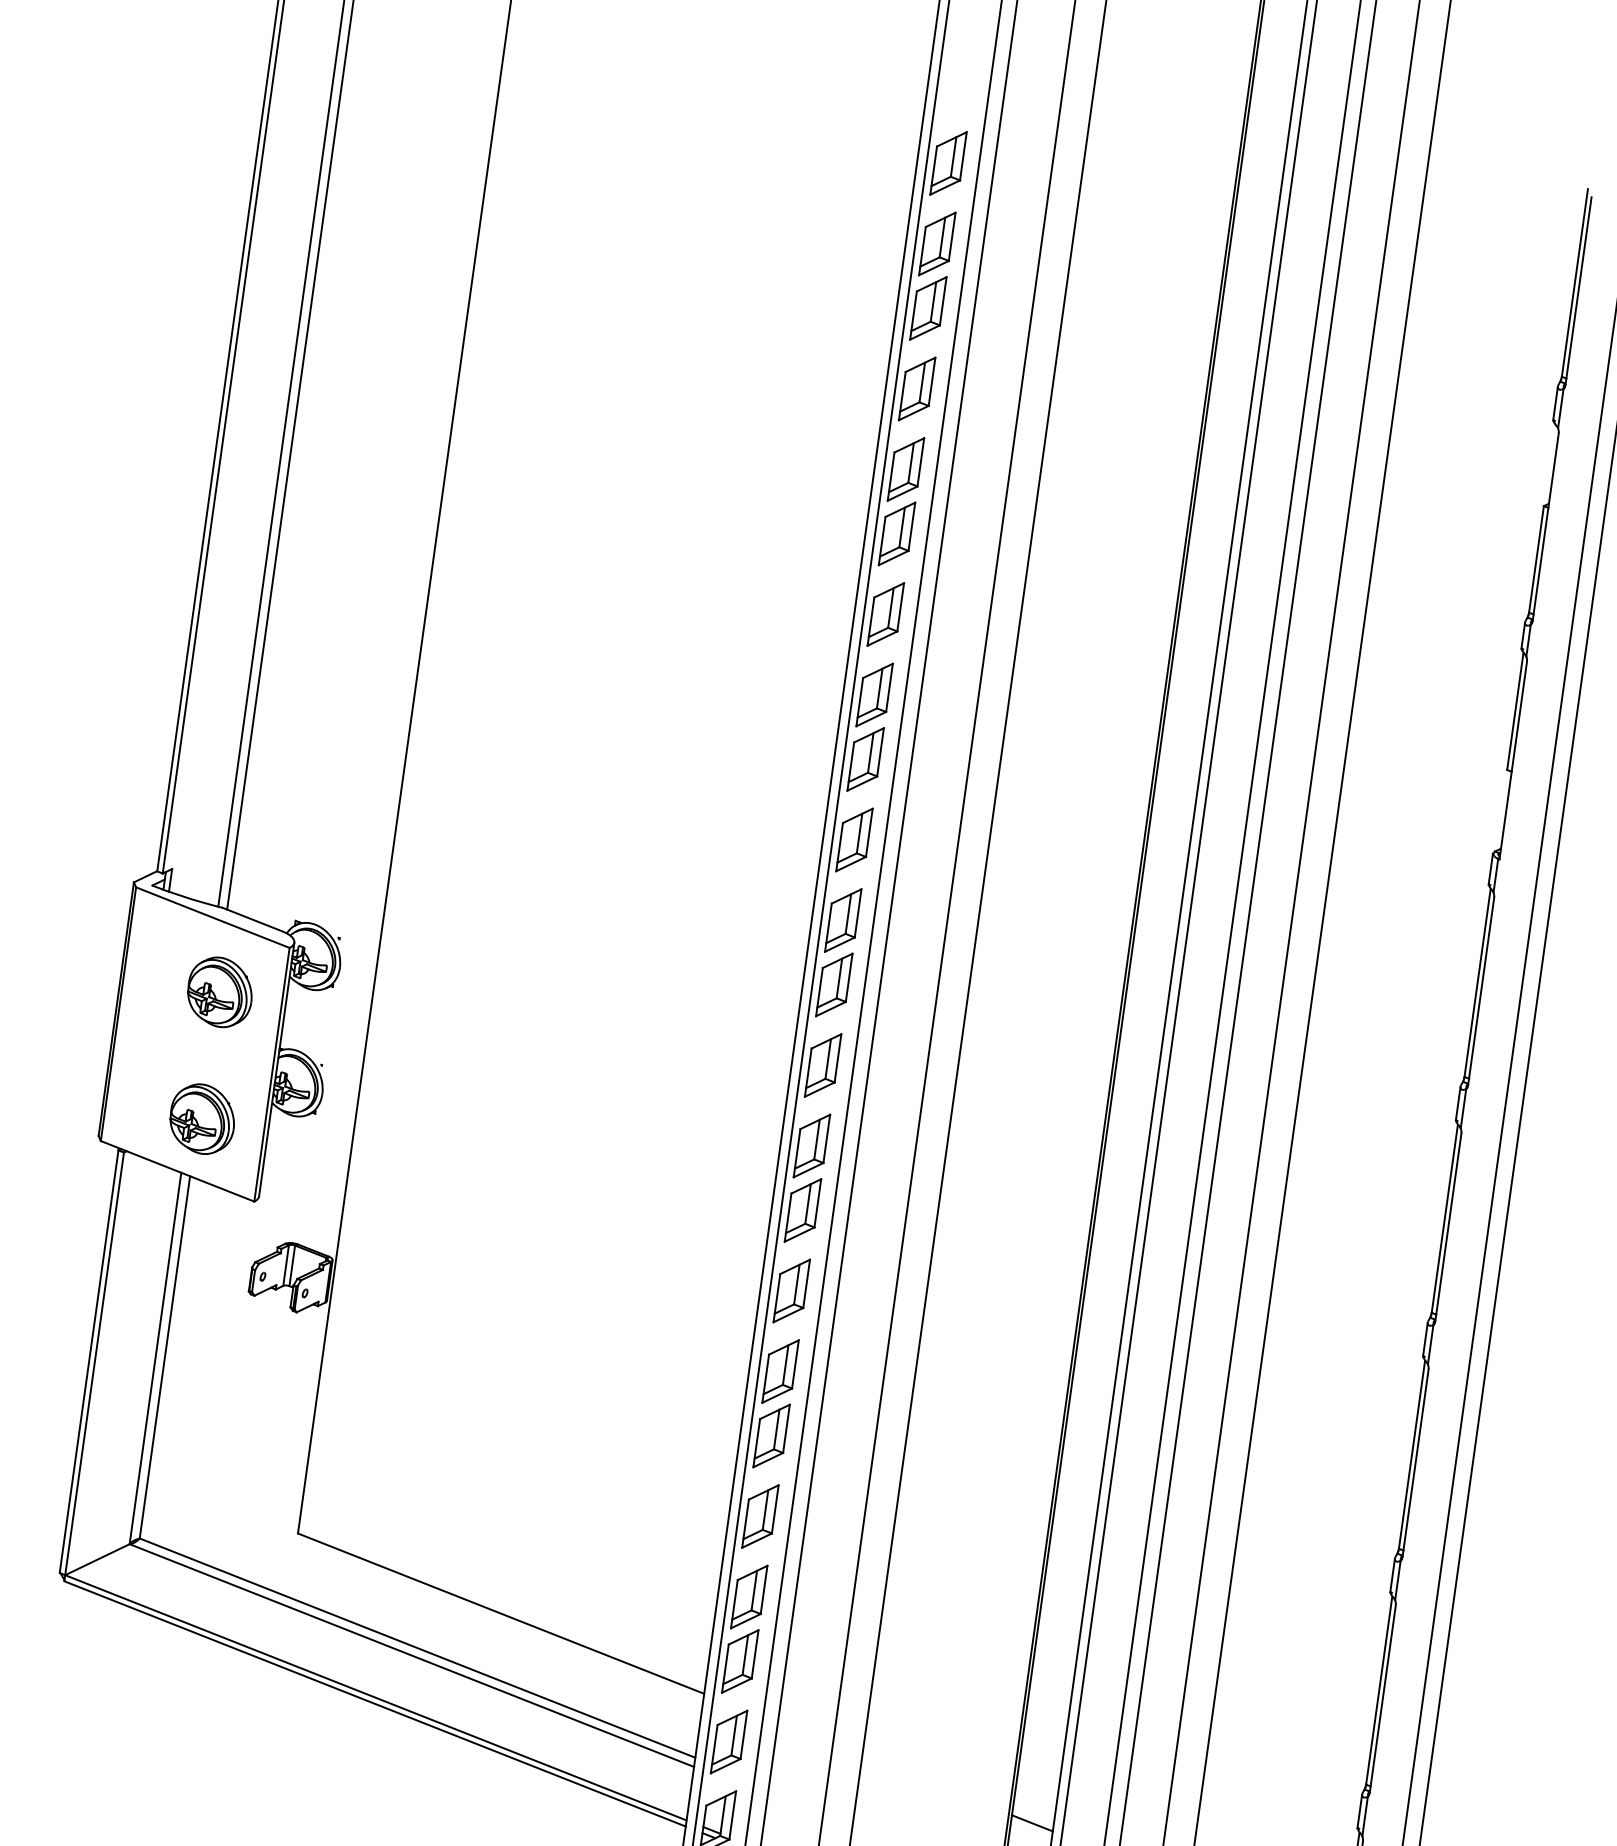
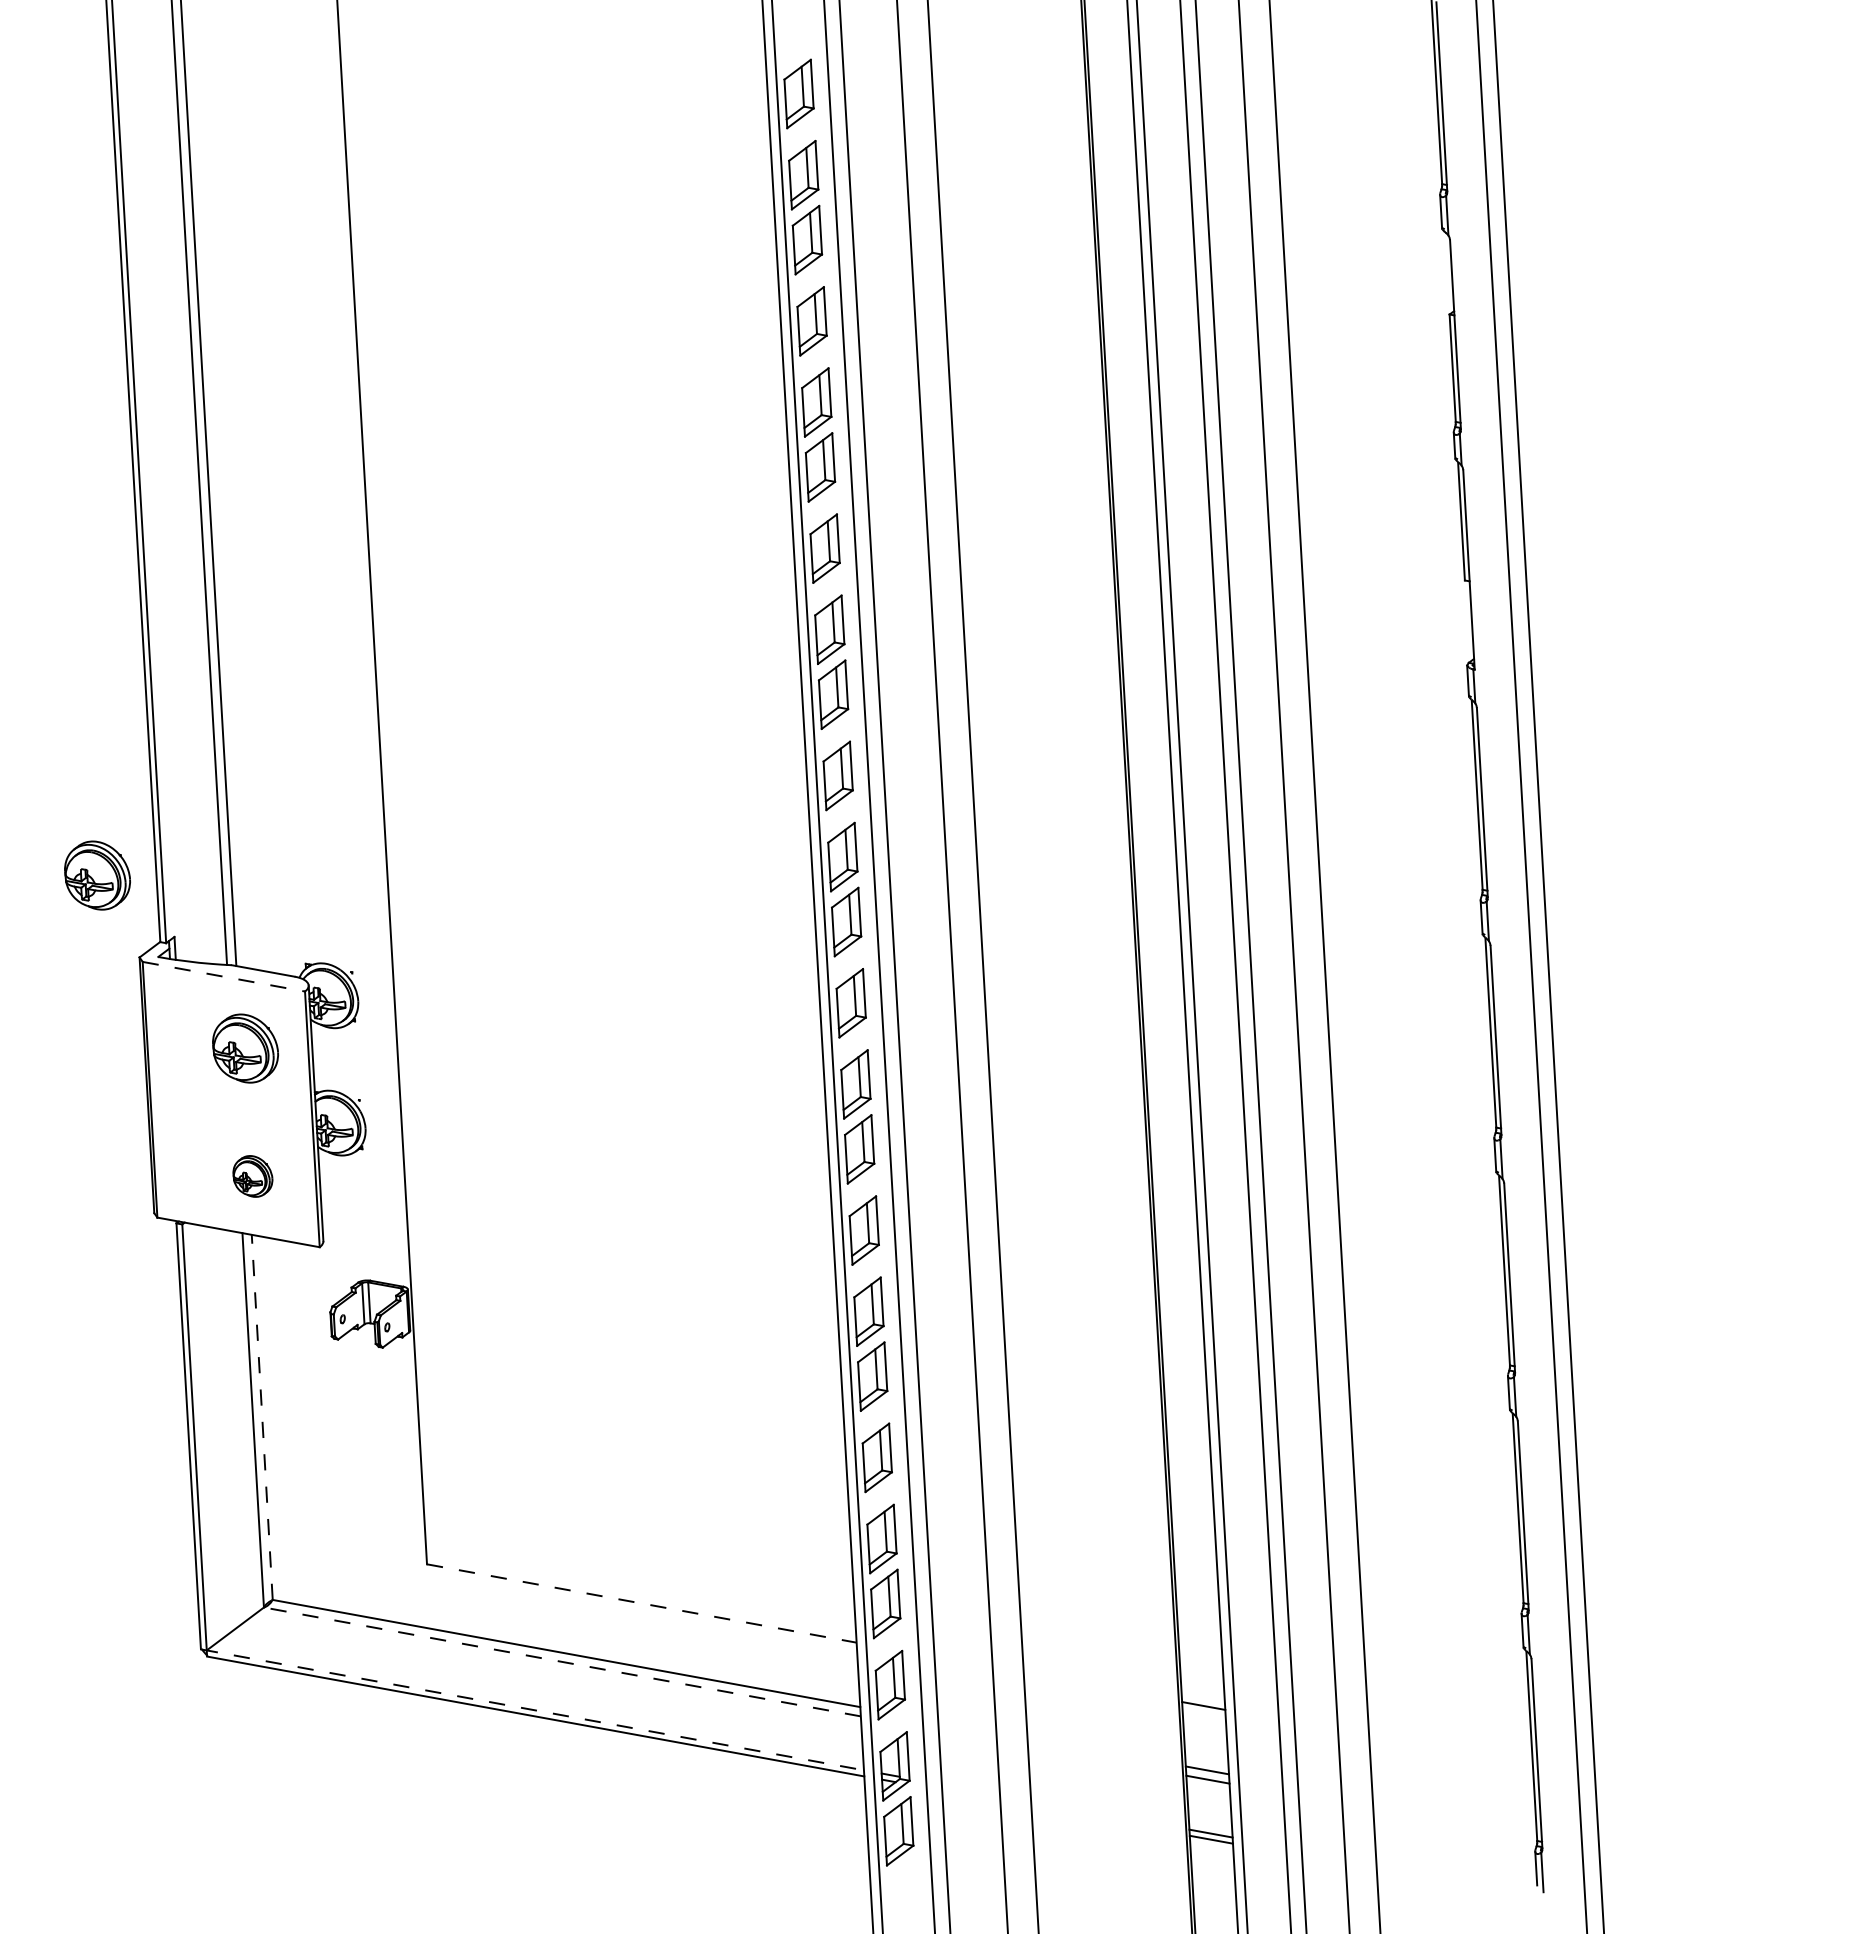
part: (108, 793) -> (97, 875), added
line: (212, 917) -> (223, 976), solid -> dashed
part: (202, 1119) -> (252, 1176), size x0.6
line: (165, 1357) -> (262, 1417), solid -> dashed
line: (501, 1613) -> (642, 1603), solid -> dashed
line: (411, 1654) -> (561, 1661), solid -> dashed
line: (374, 1697) -> (533, 1710), solid -> dashed

